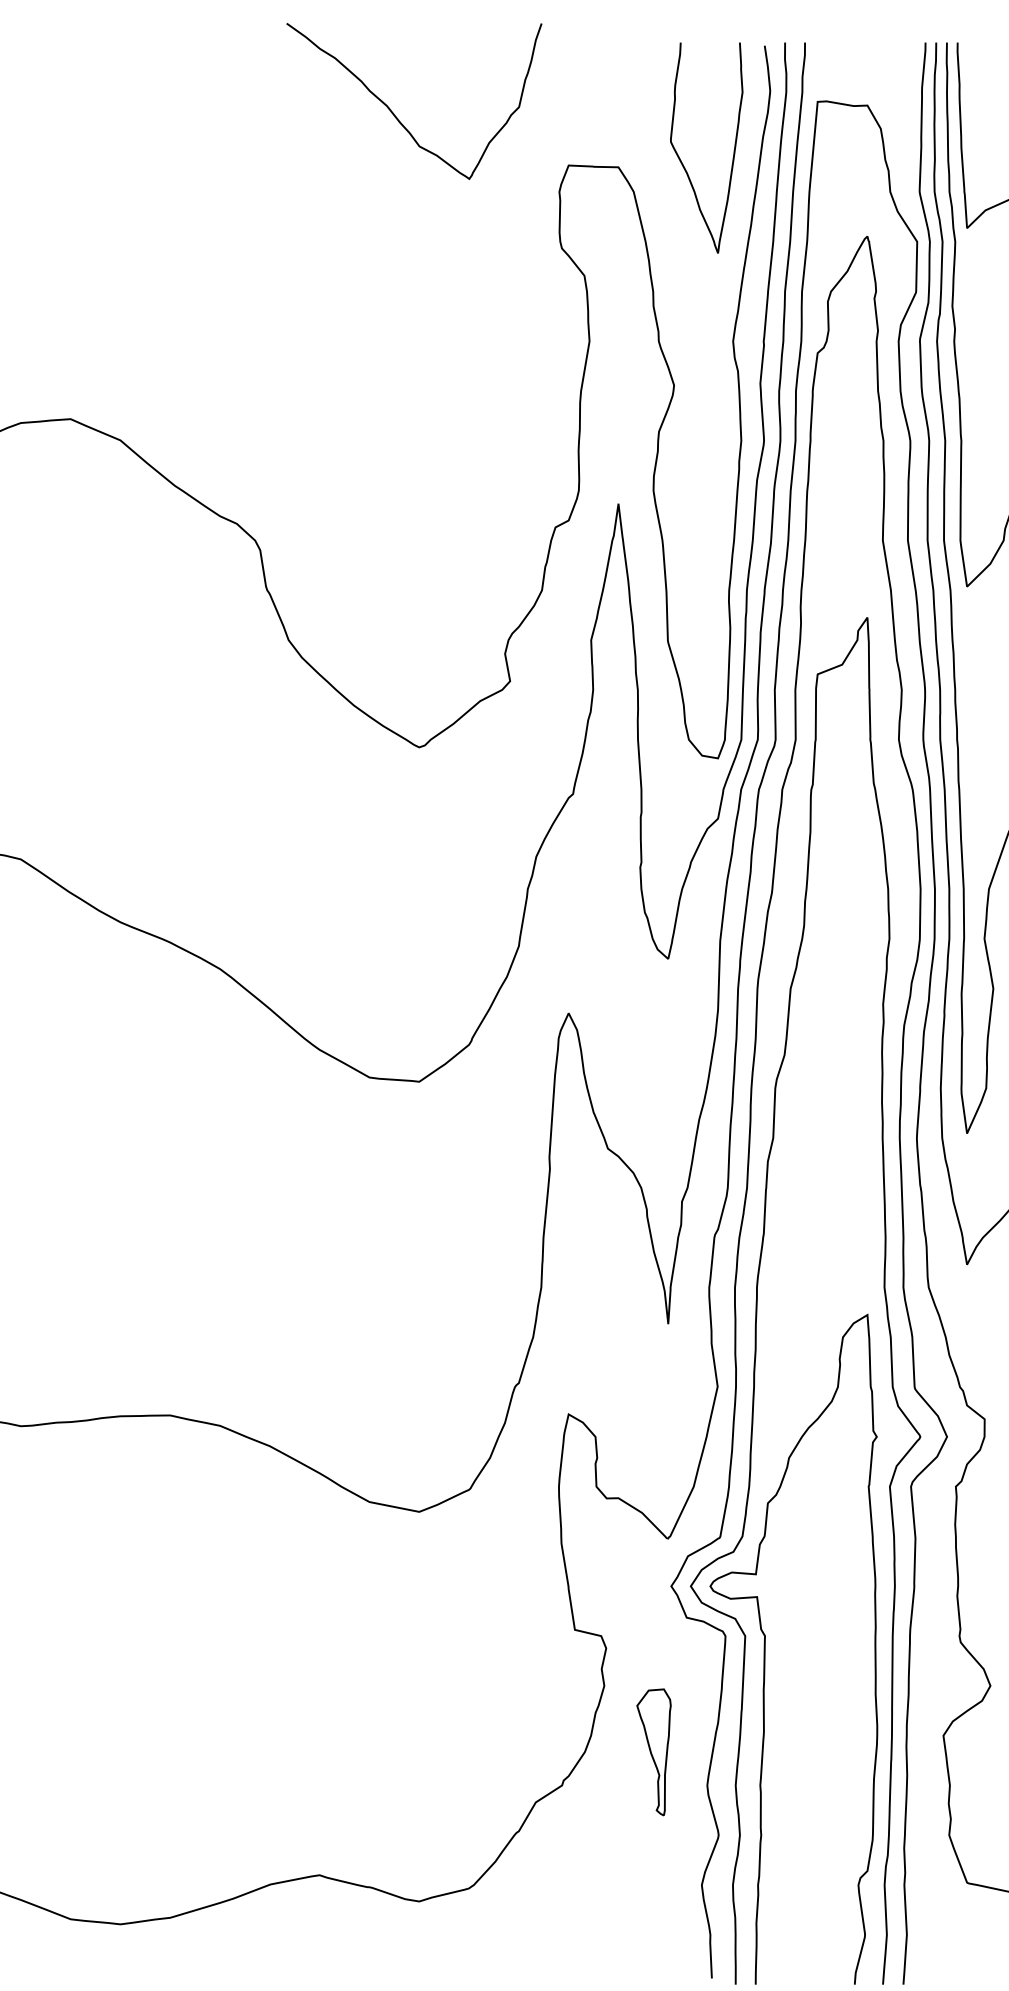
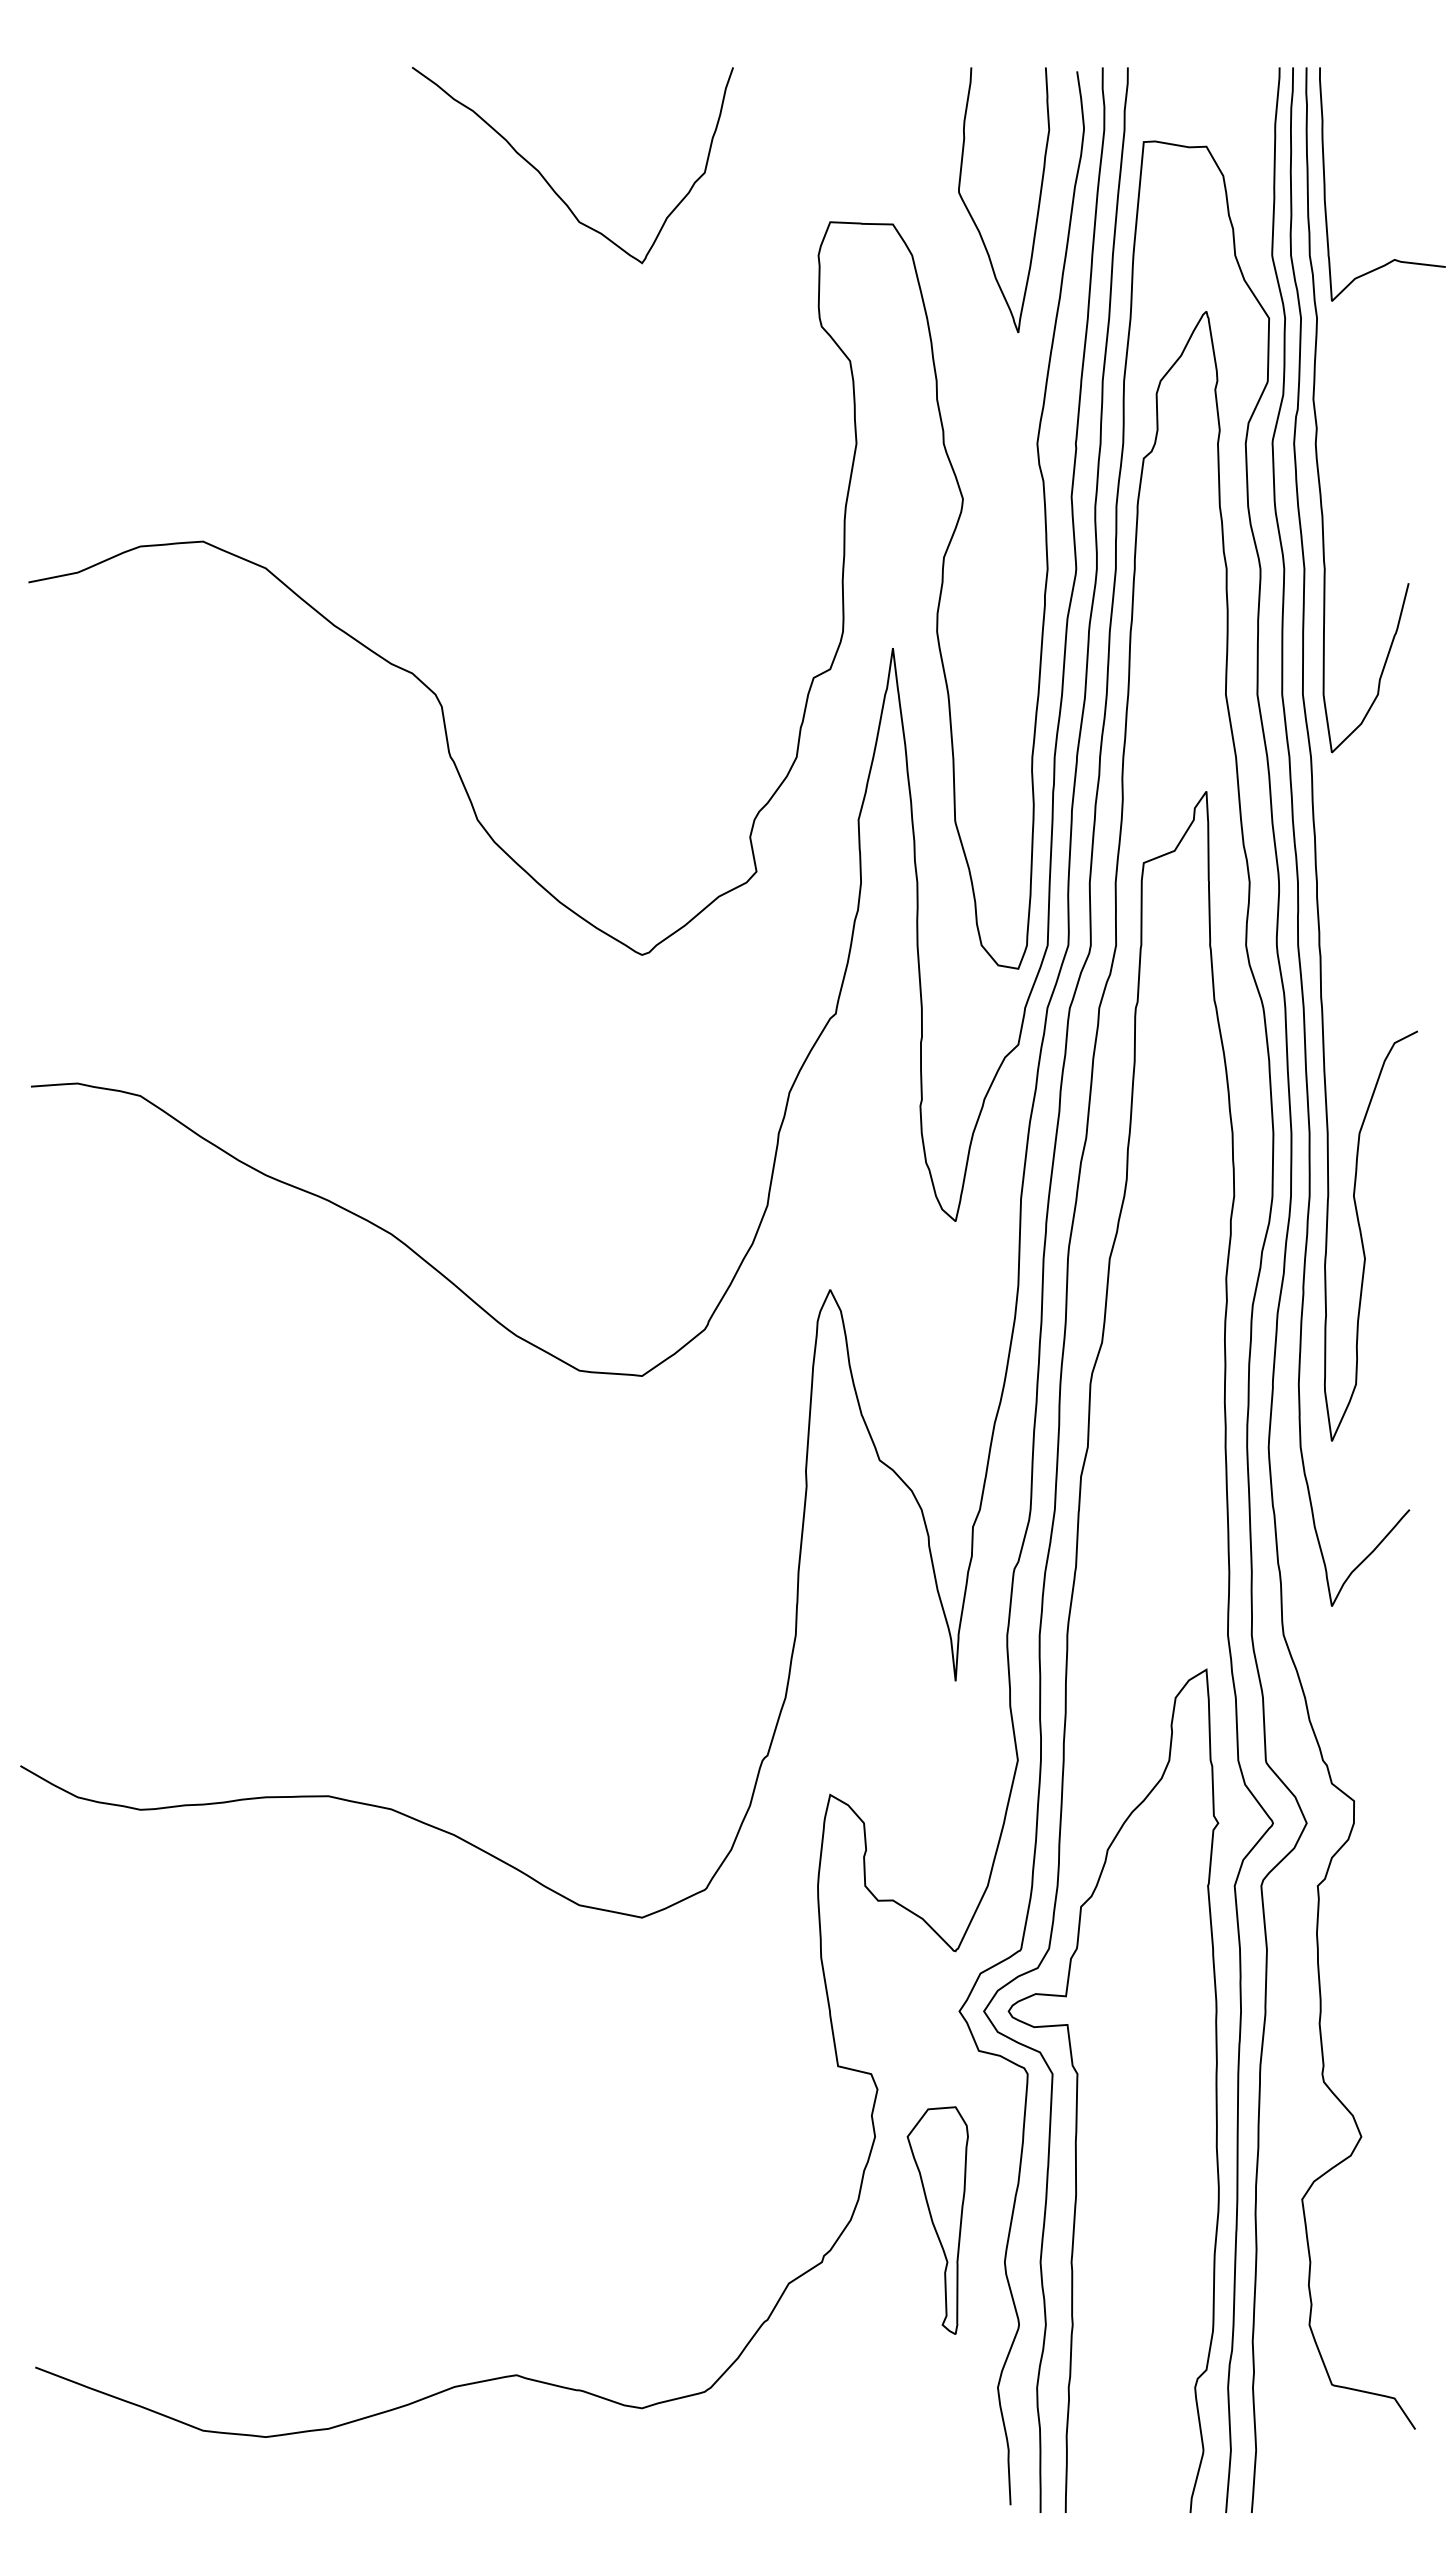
curve: (396, 116) -> (550, 184), moved
part: (653, 1752) -> (937, 2220), size x1.43

